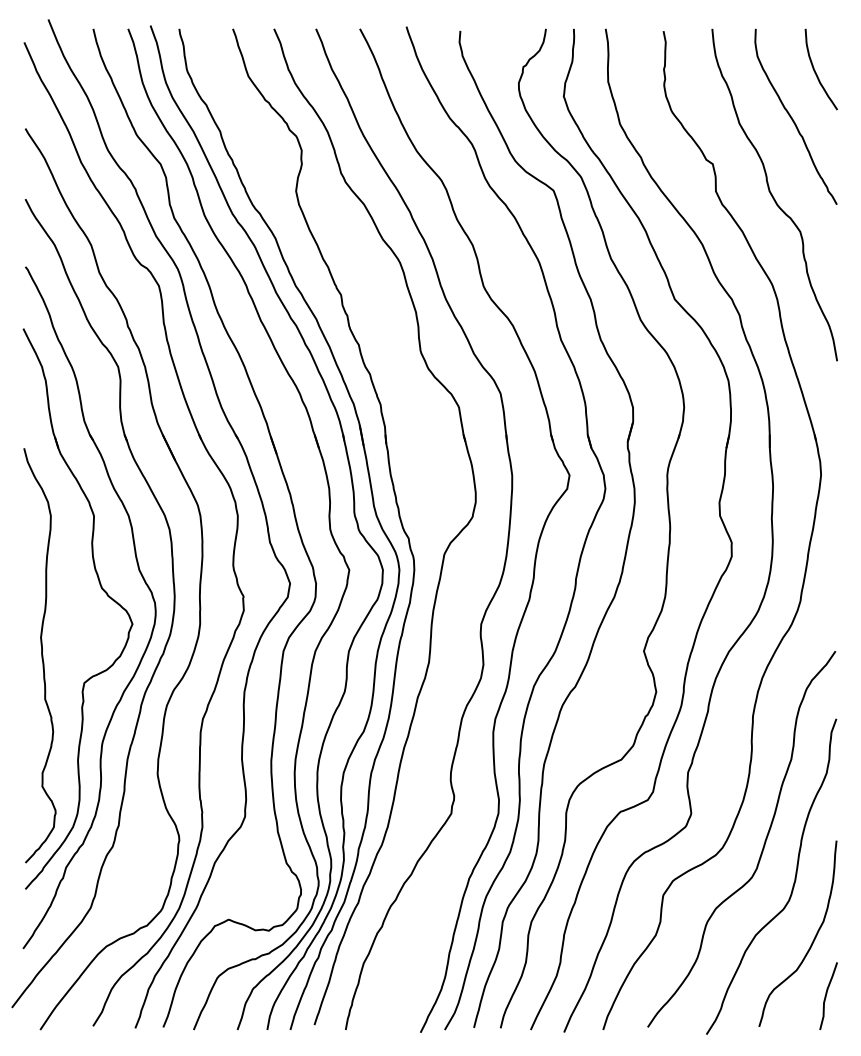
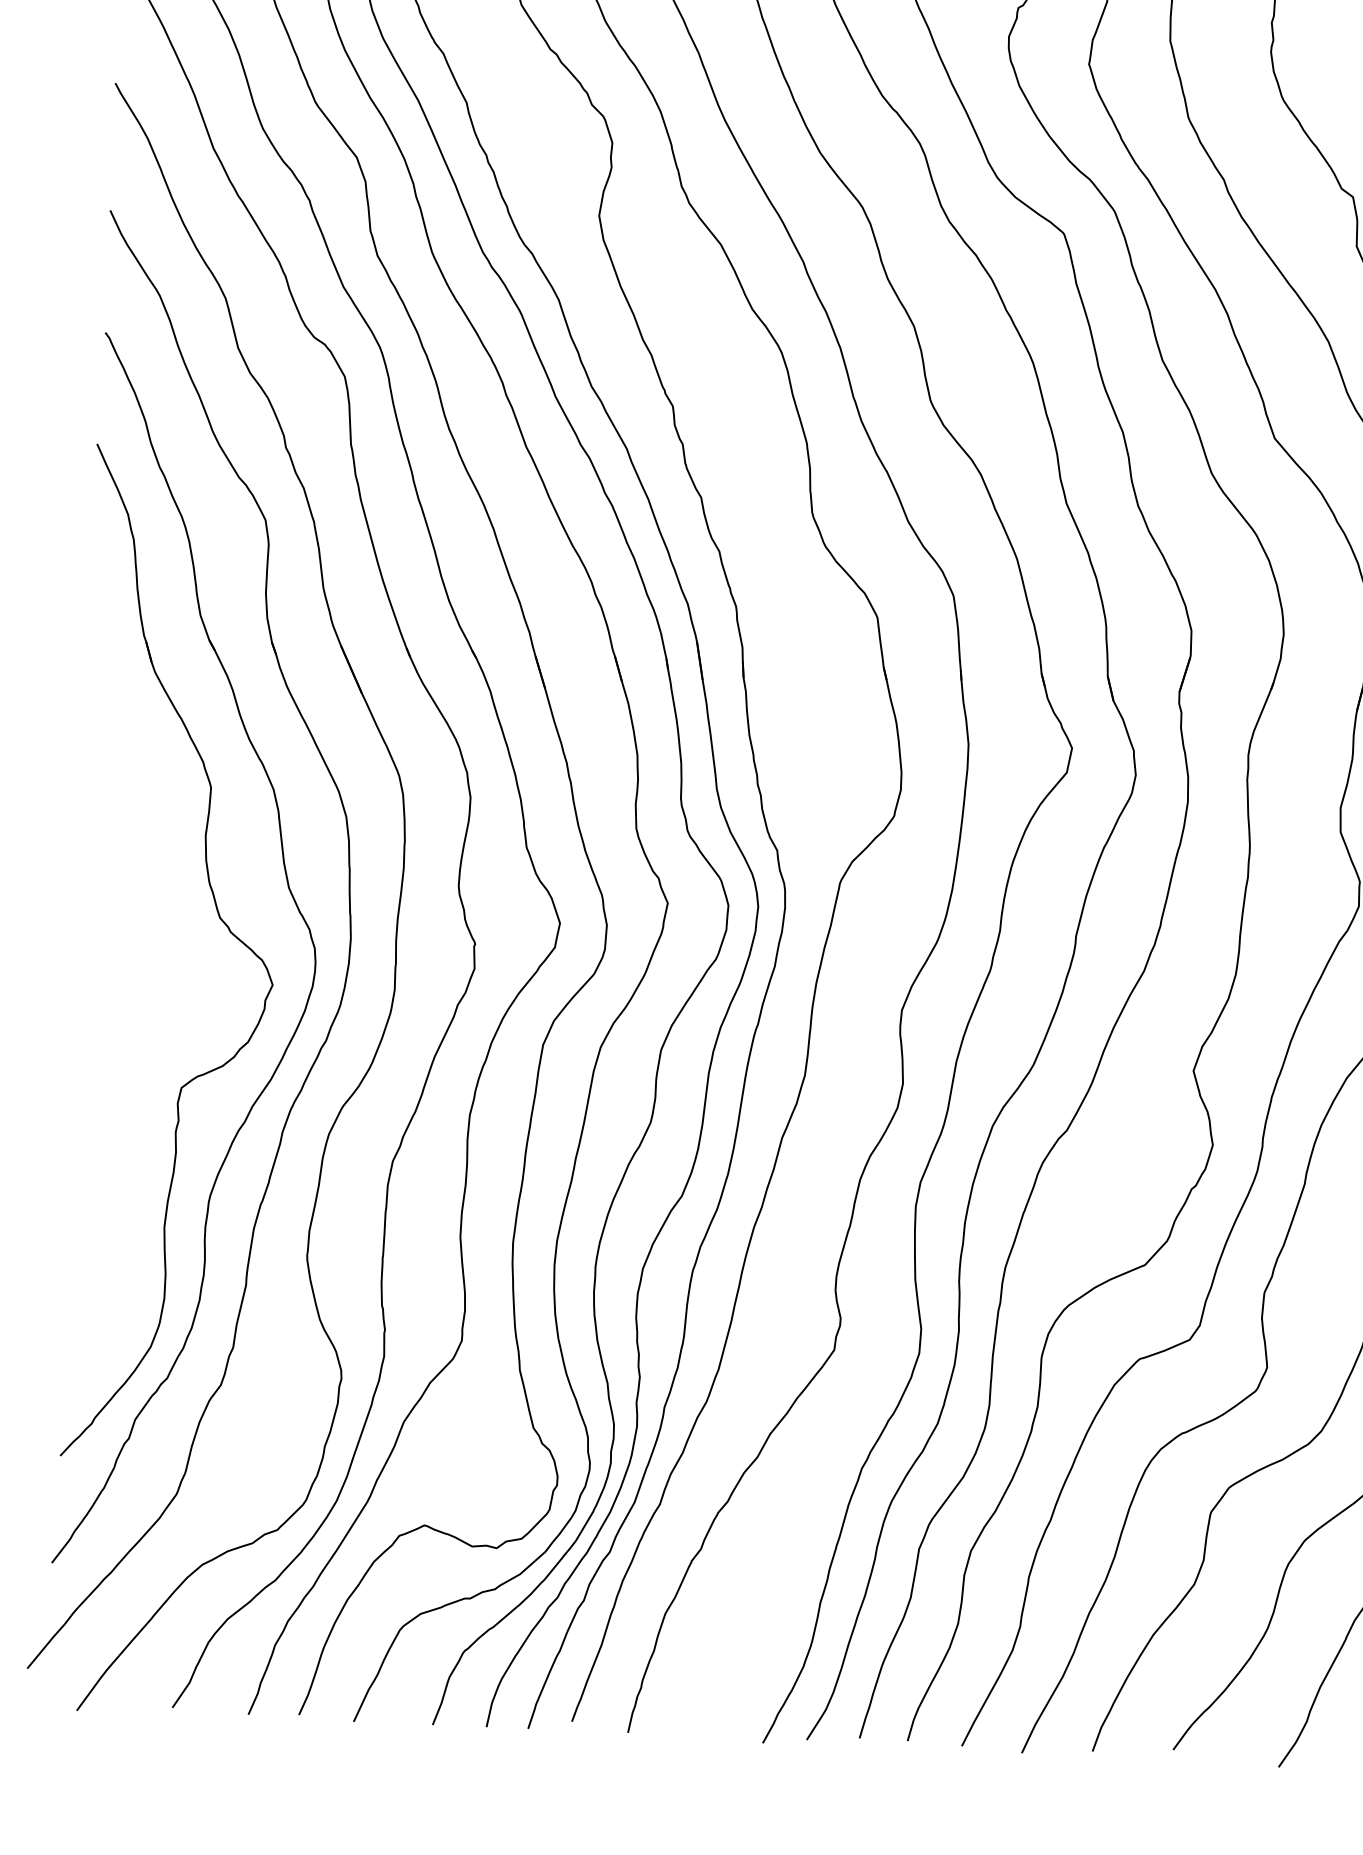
curve: (41, 655) -> (106, 1035), removed

